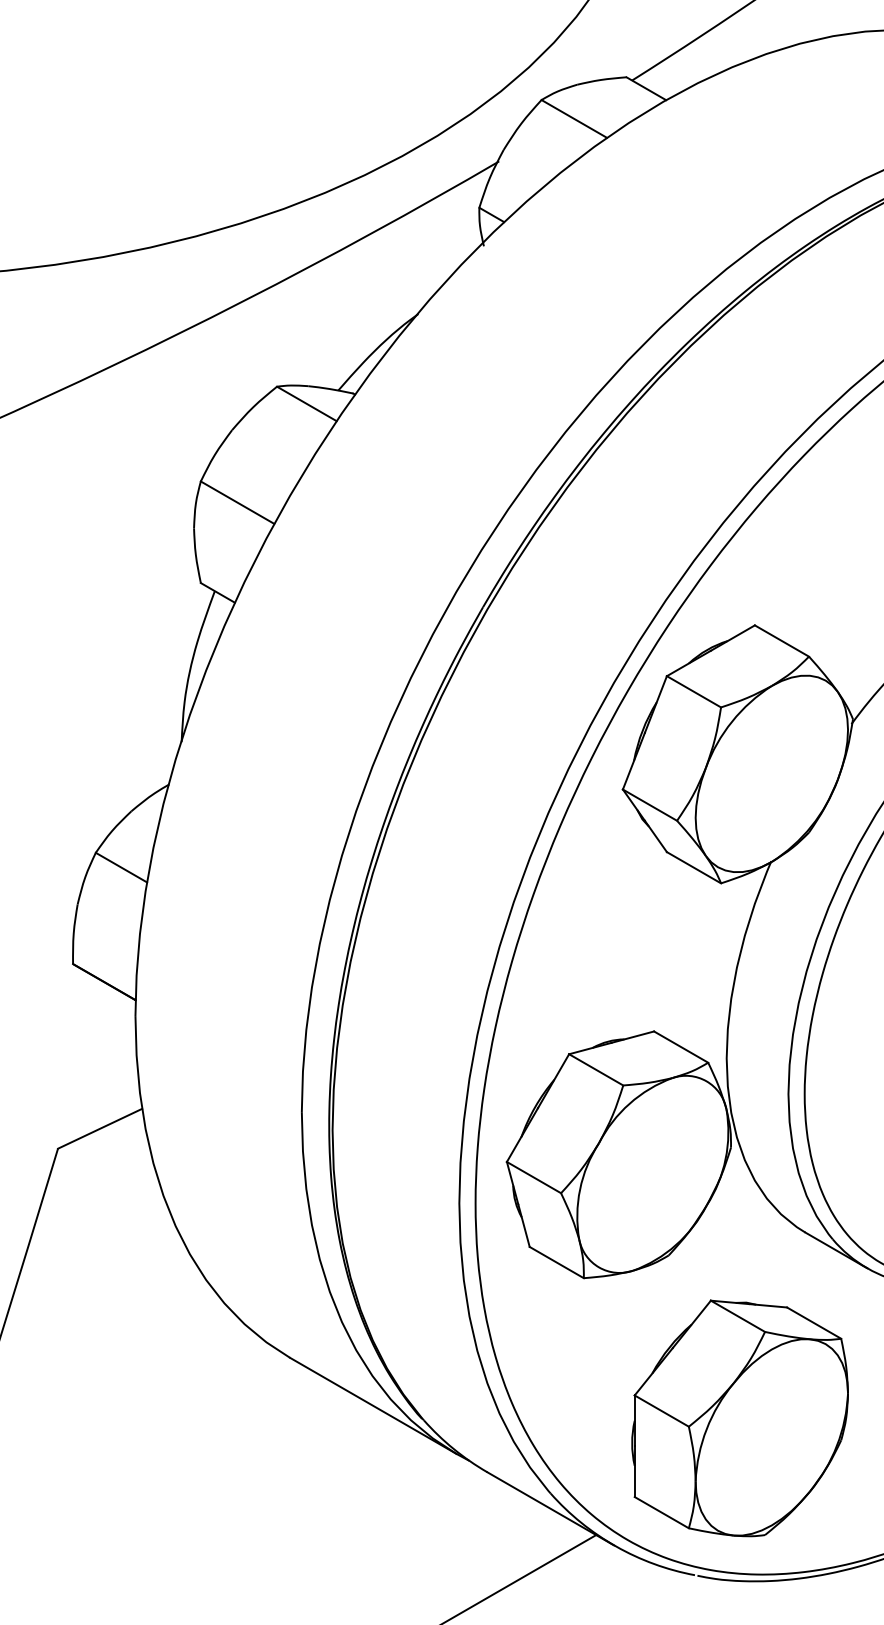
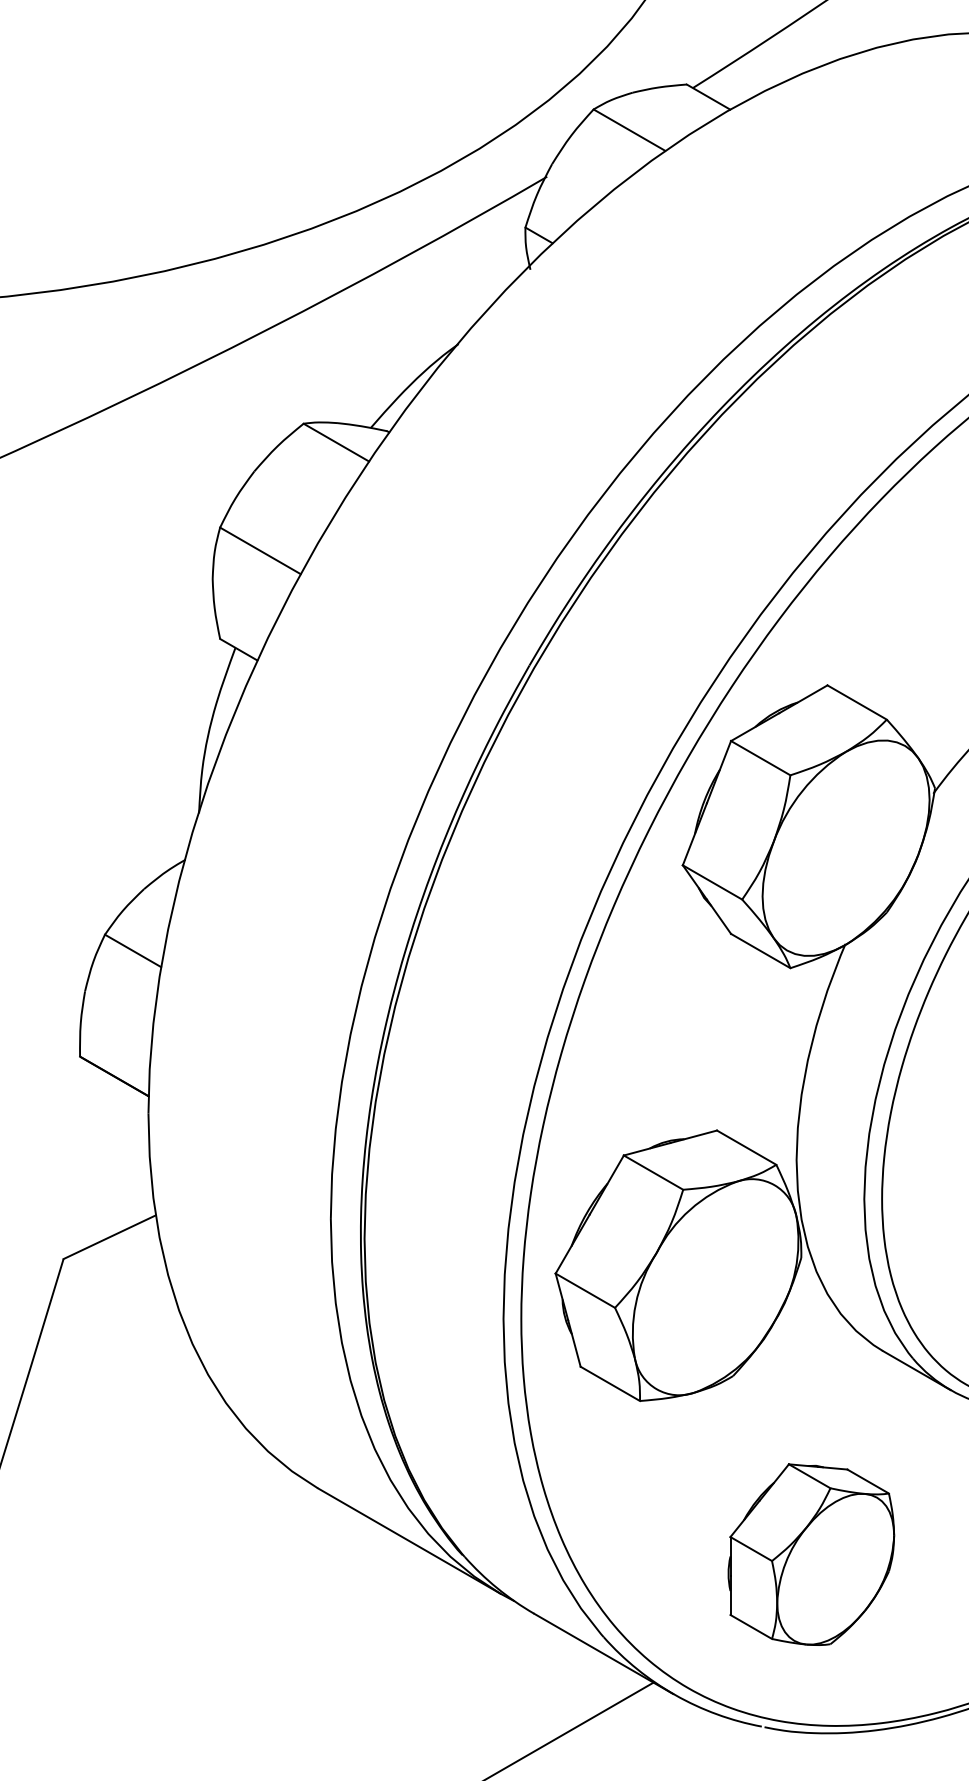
part: (740, 1418) -> (811, 1554), size x0.7

